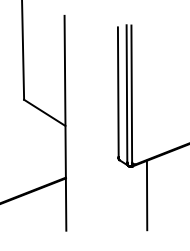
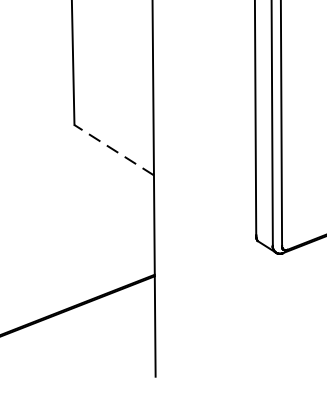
line: (44, 112) -> (113, 149), solid -> dashed
line: (146, 195) -> (309, 309), removed

